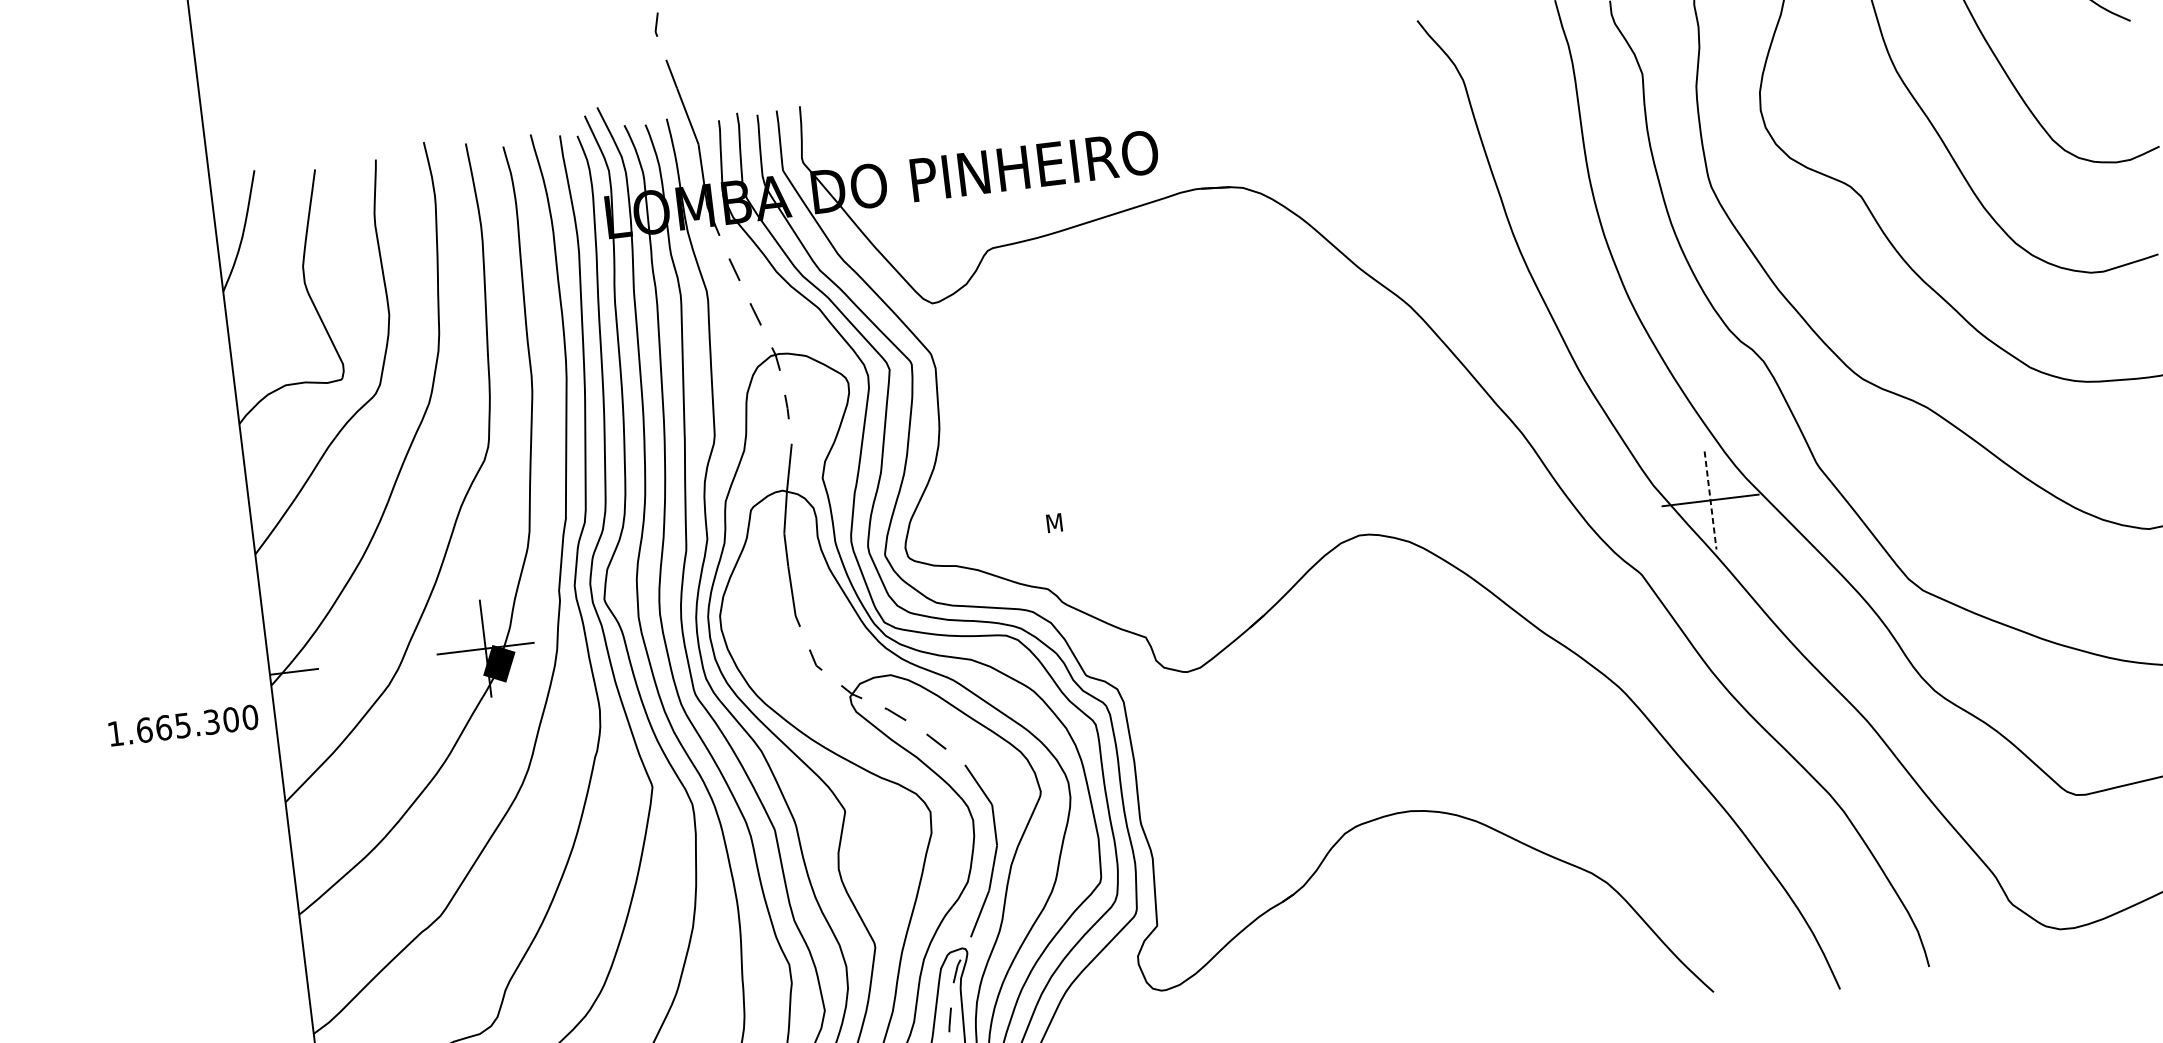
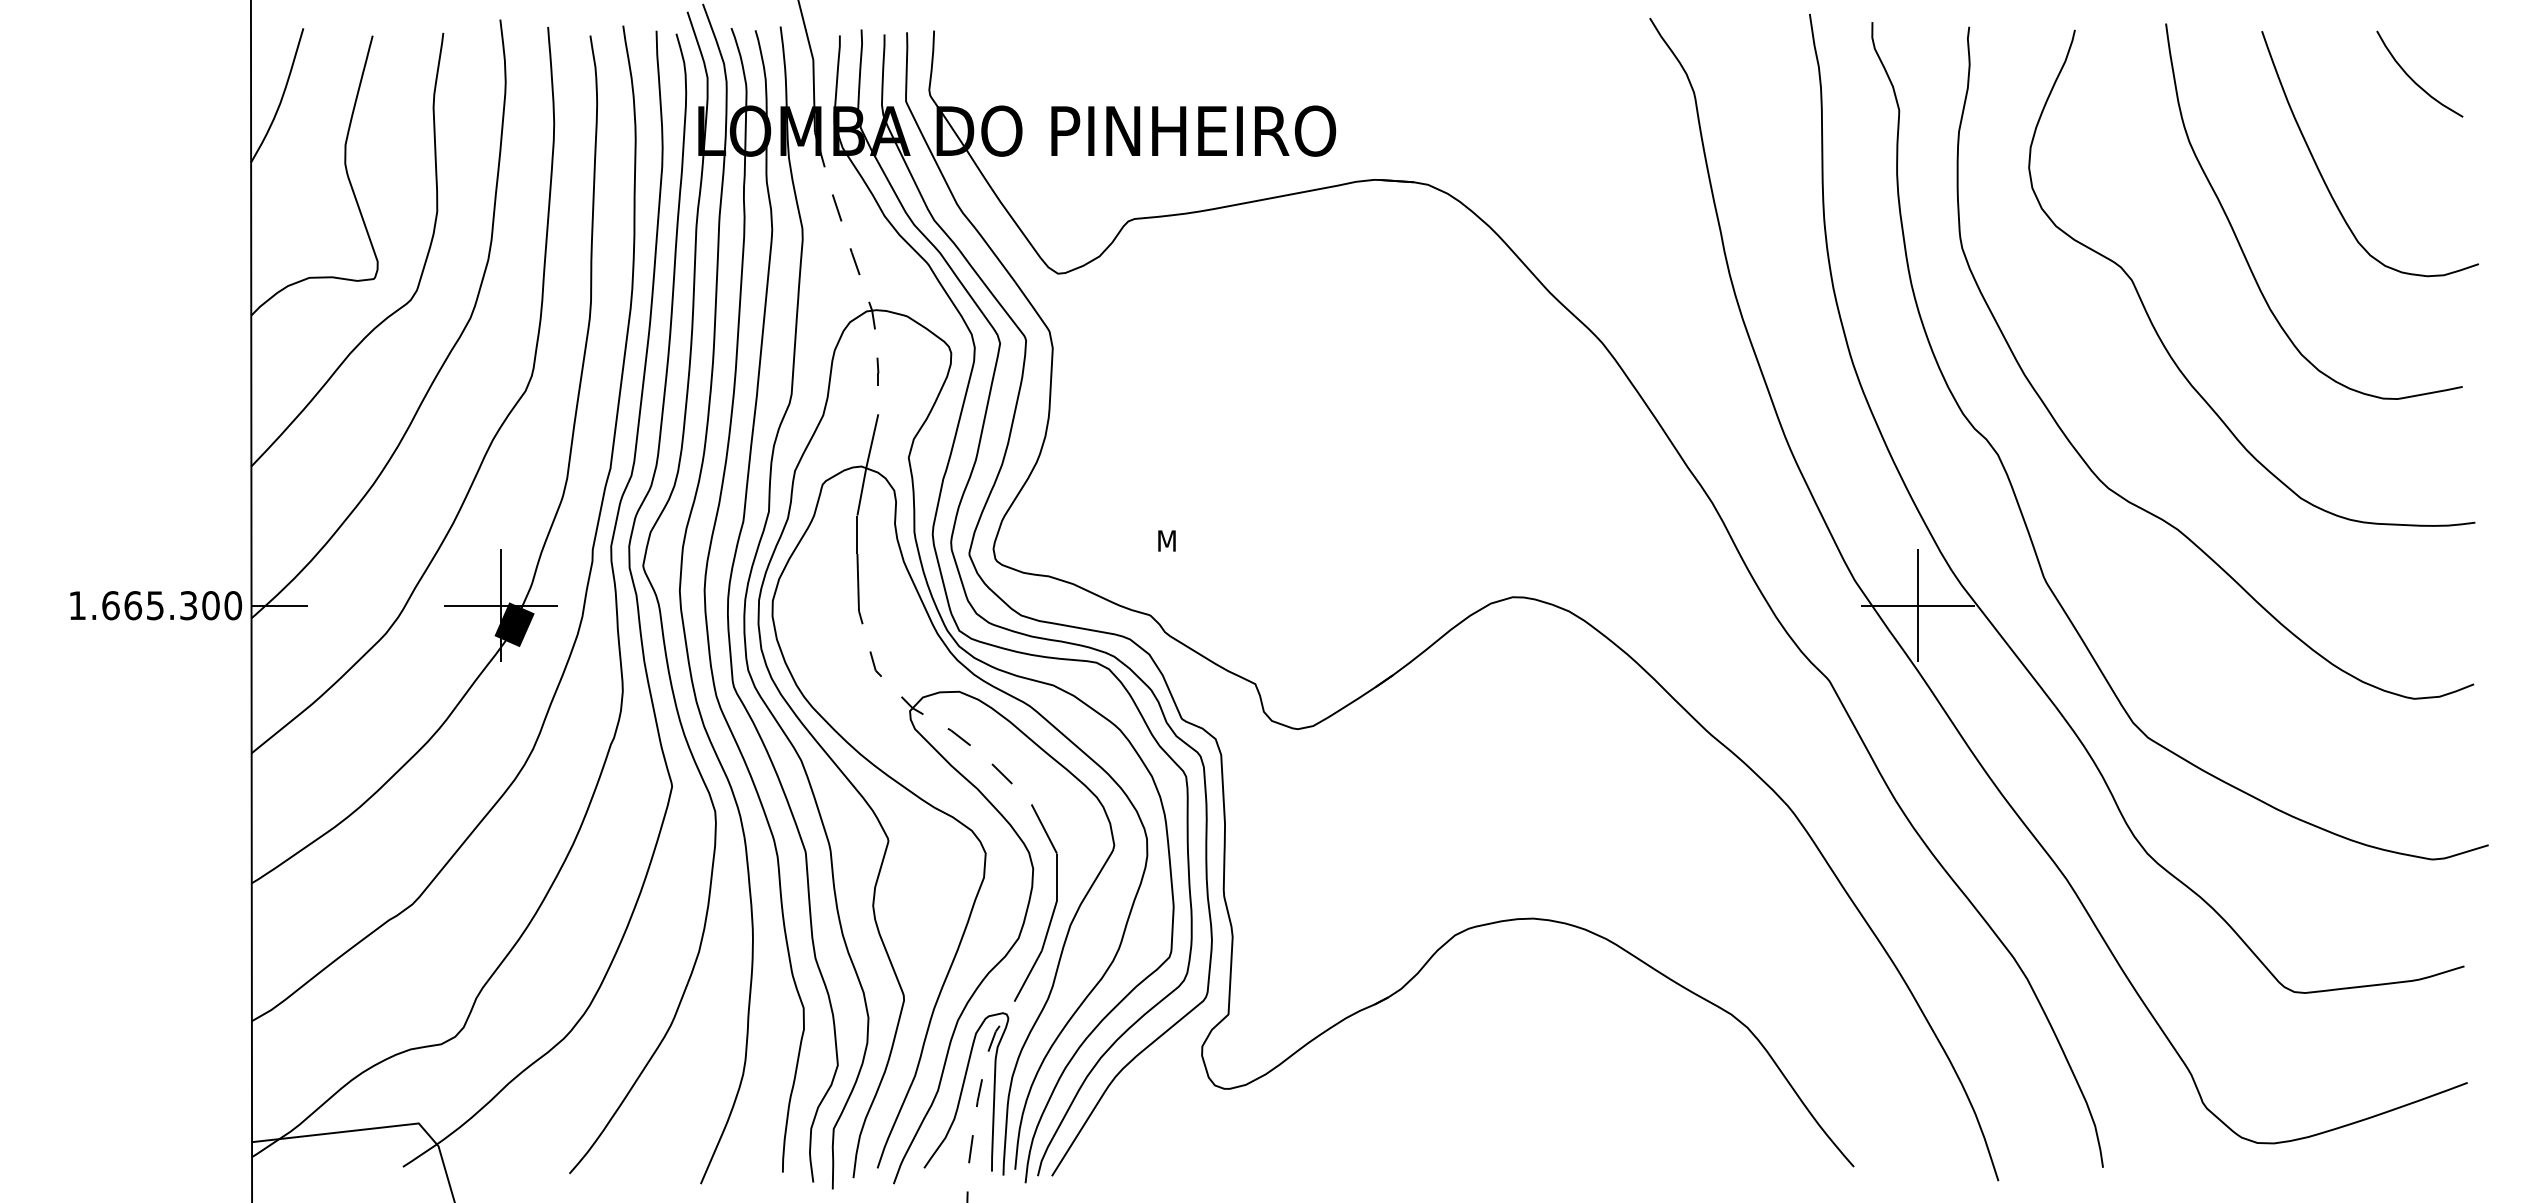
line: (1710, 500) -> (1918, 605), dashed -> solid
text: (183, 725) -> (156, 605), moved

